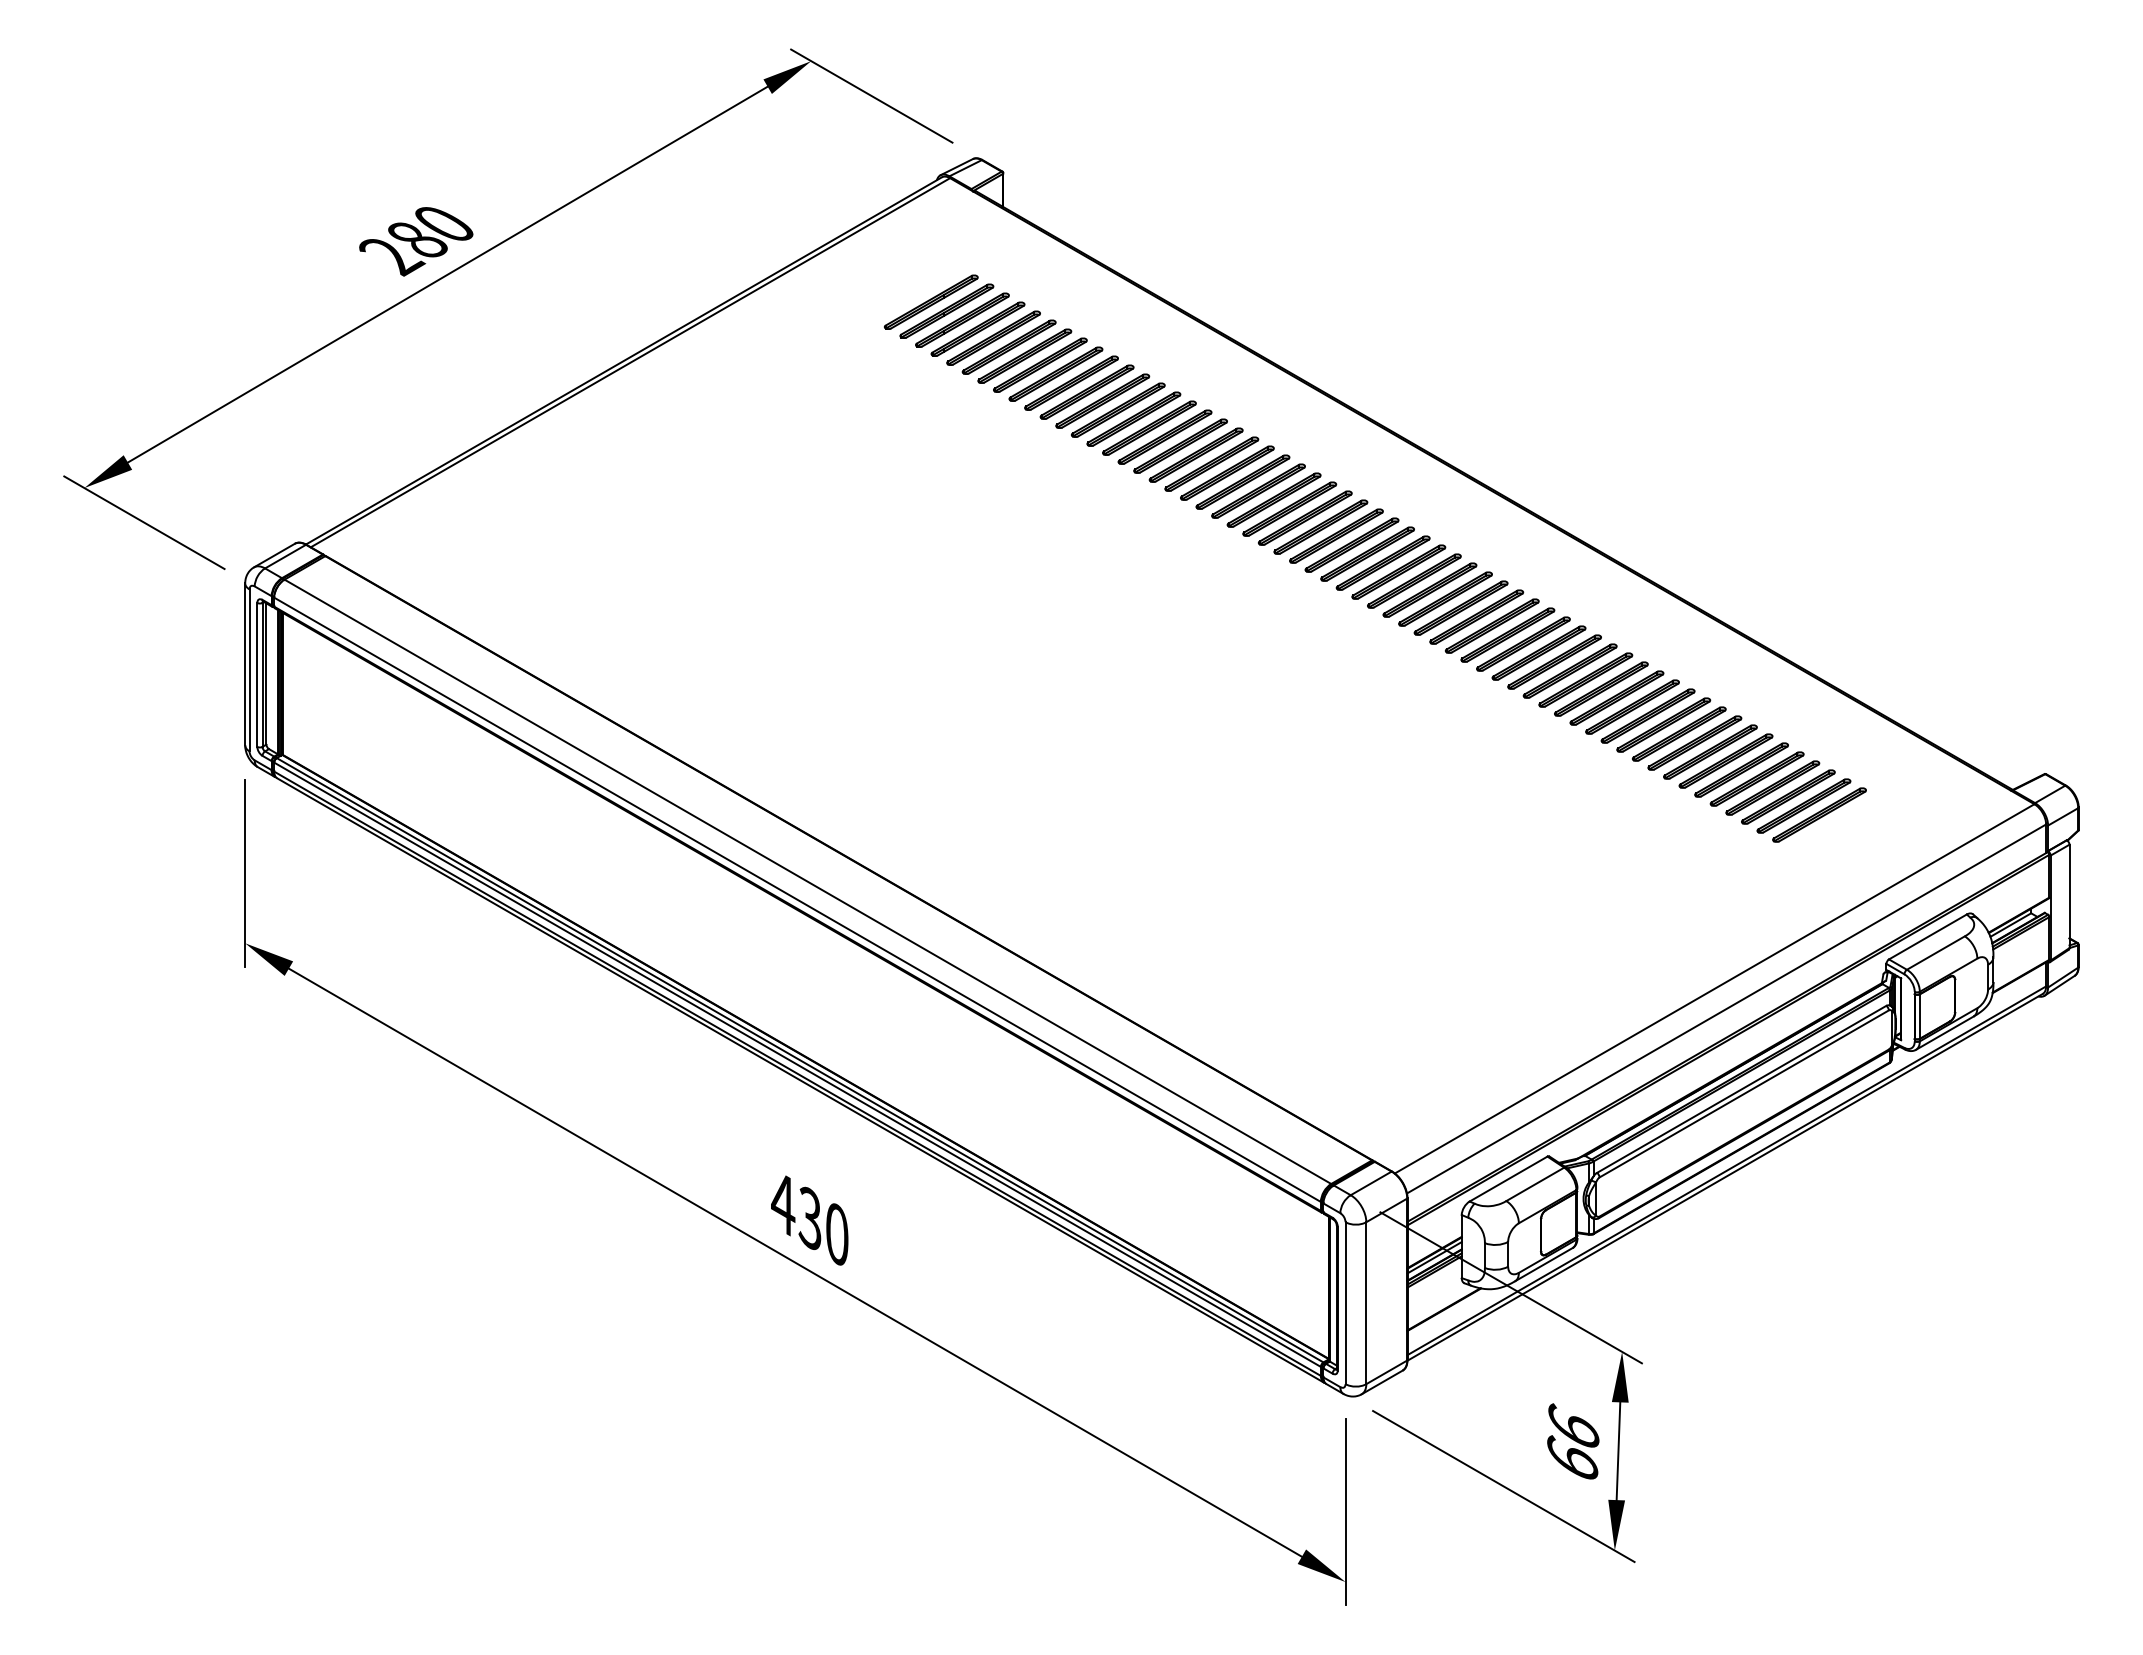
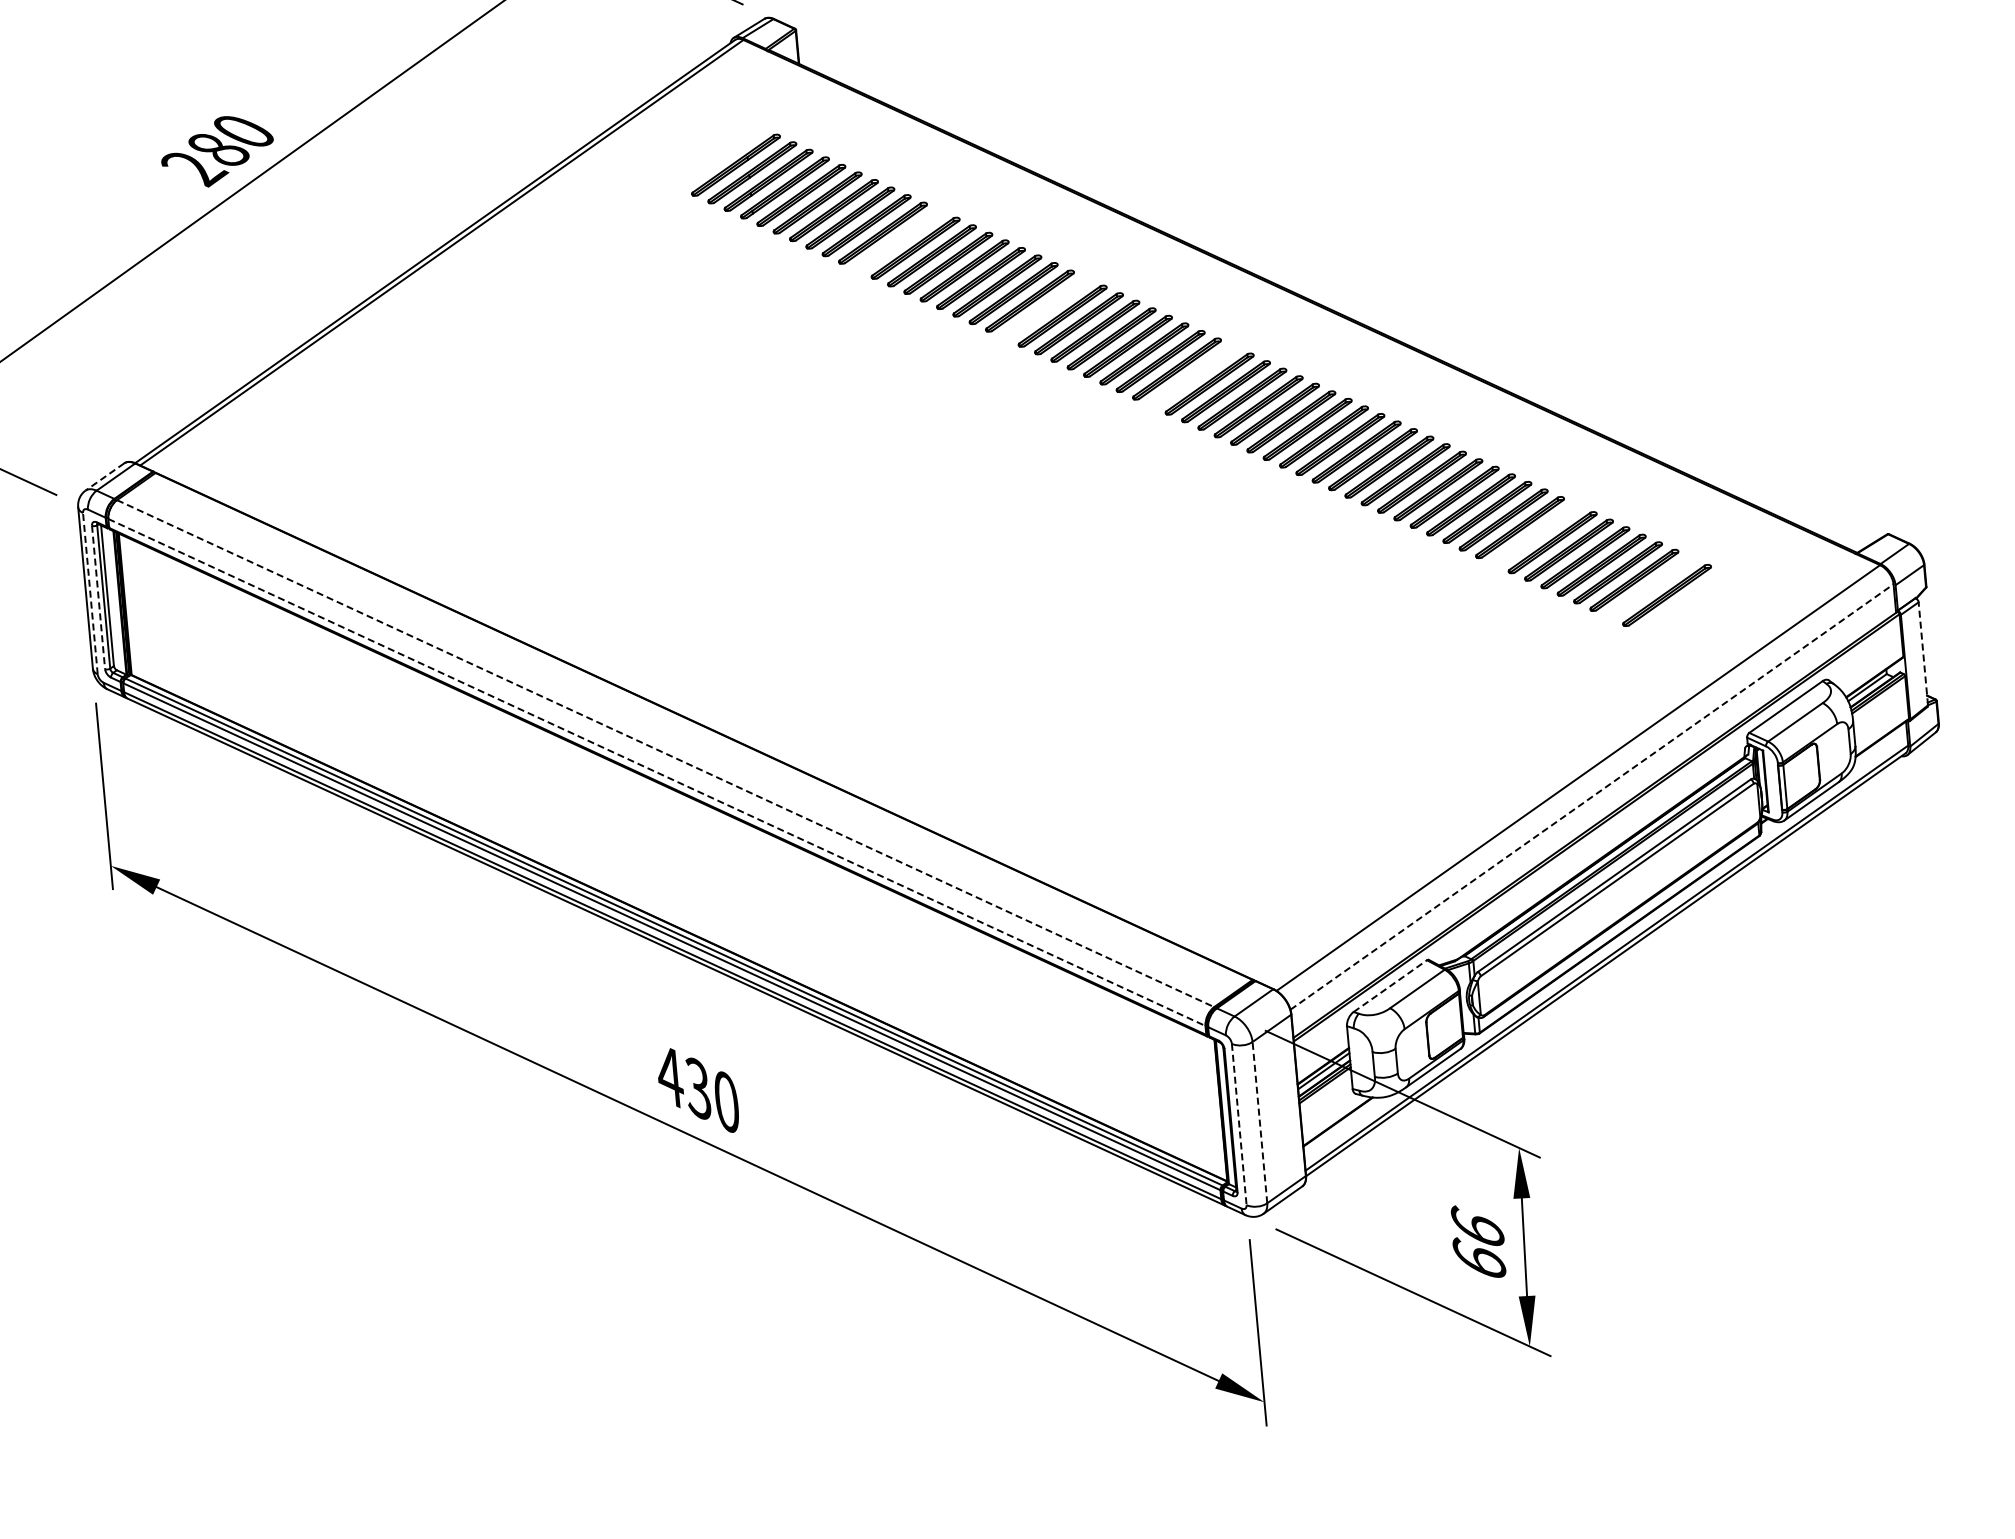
part: (1086, 391) -> (898, 240), removed
part: (1227, 472) -> (1046, 307), removed
part: (1367, 553) -> (1193, 375), removed
line: (274, 555) -> (104, 476), solid -> dashed
line: (249, 670) -> (90, 593), solid -> dashed
line: (257, 674) -> (98, 597), solid -> dashed
part: (1694, 742) -> (1535, 534), removed
part: (1803, 805) -> (1650, 587), removed
line: (808, 882) -> (666, 754), solid -> dashed
line: (2069, 896) -> (1923, 653), solid -> dashed
line: (797, 900) -> (656, 773), solid -> dashed
line: (1727, 1008) -> (1592, 796), solid -> dashed
line: (1508, 1179) -> (1390, 986), solid -> dashed
line: (1345, 1303) -> (1239, 1124), solid -> dashed
line: (1366, 1303) -> (1260, 1122), solid -> dashed

